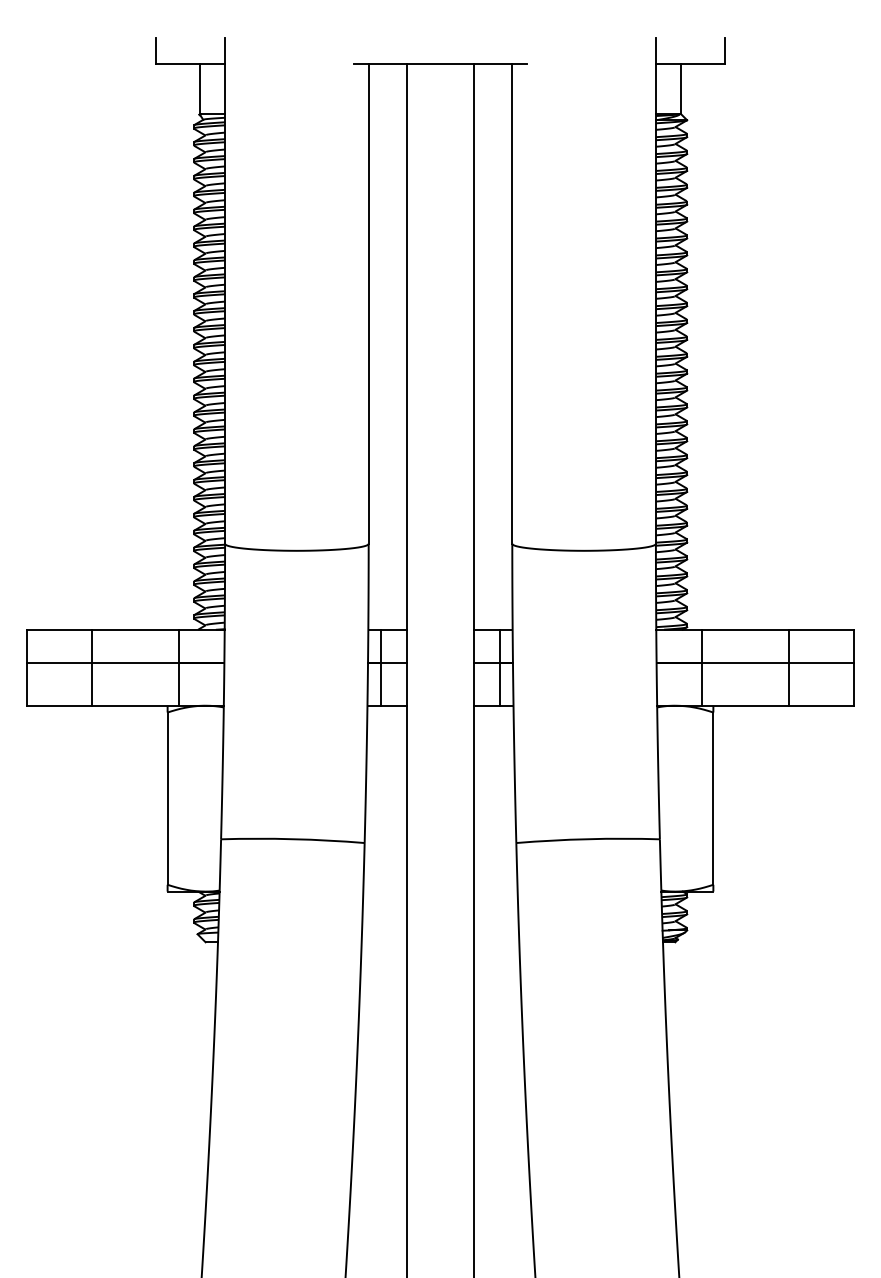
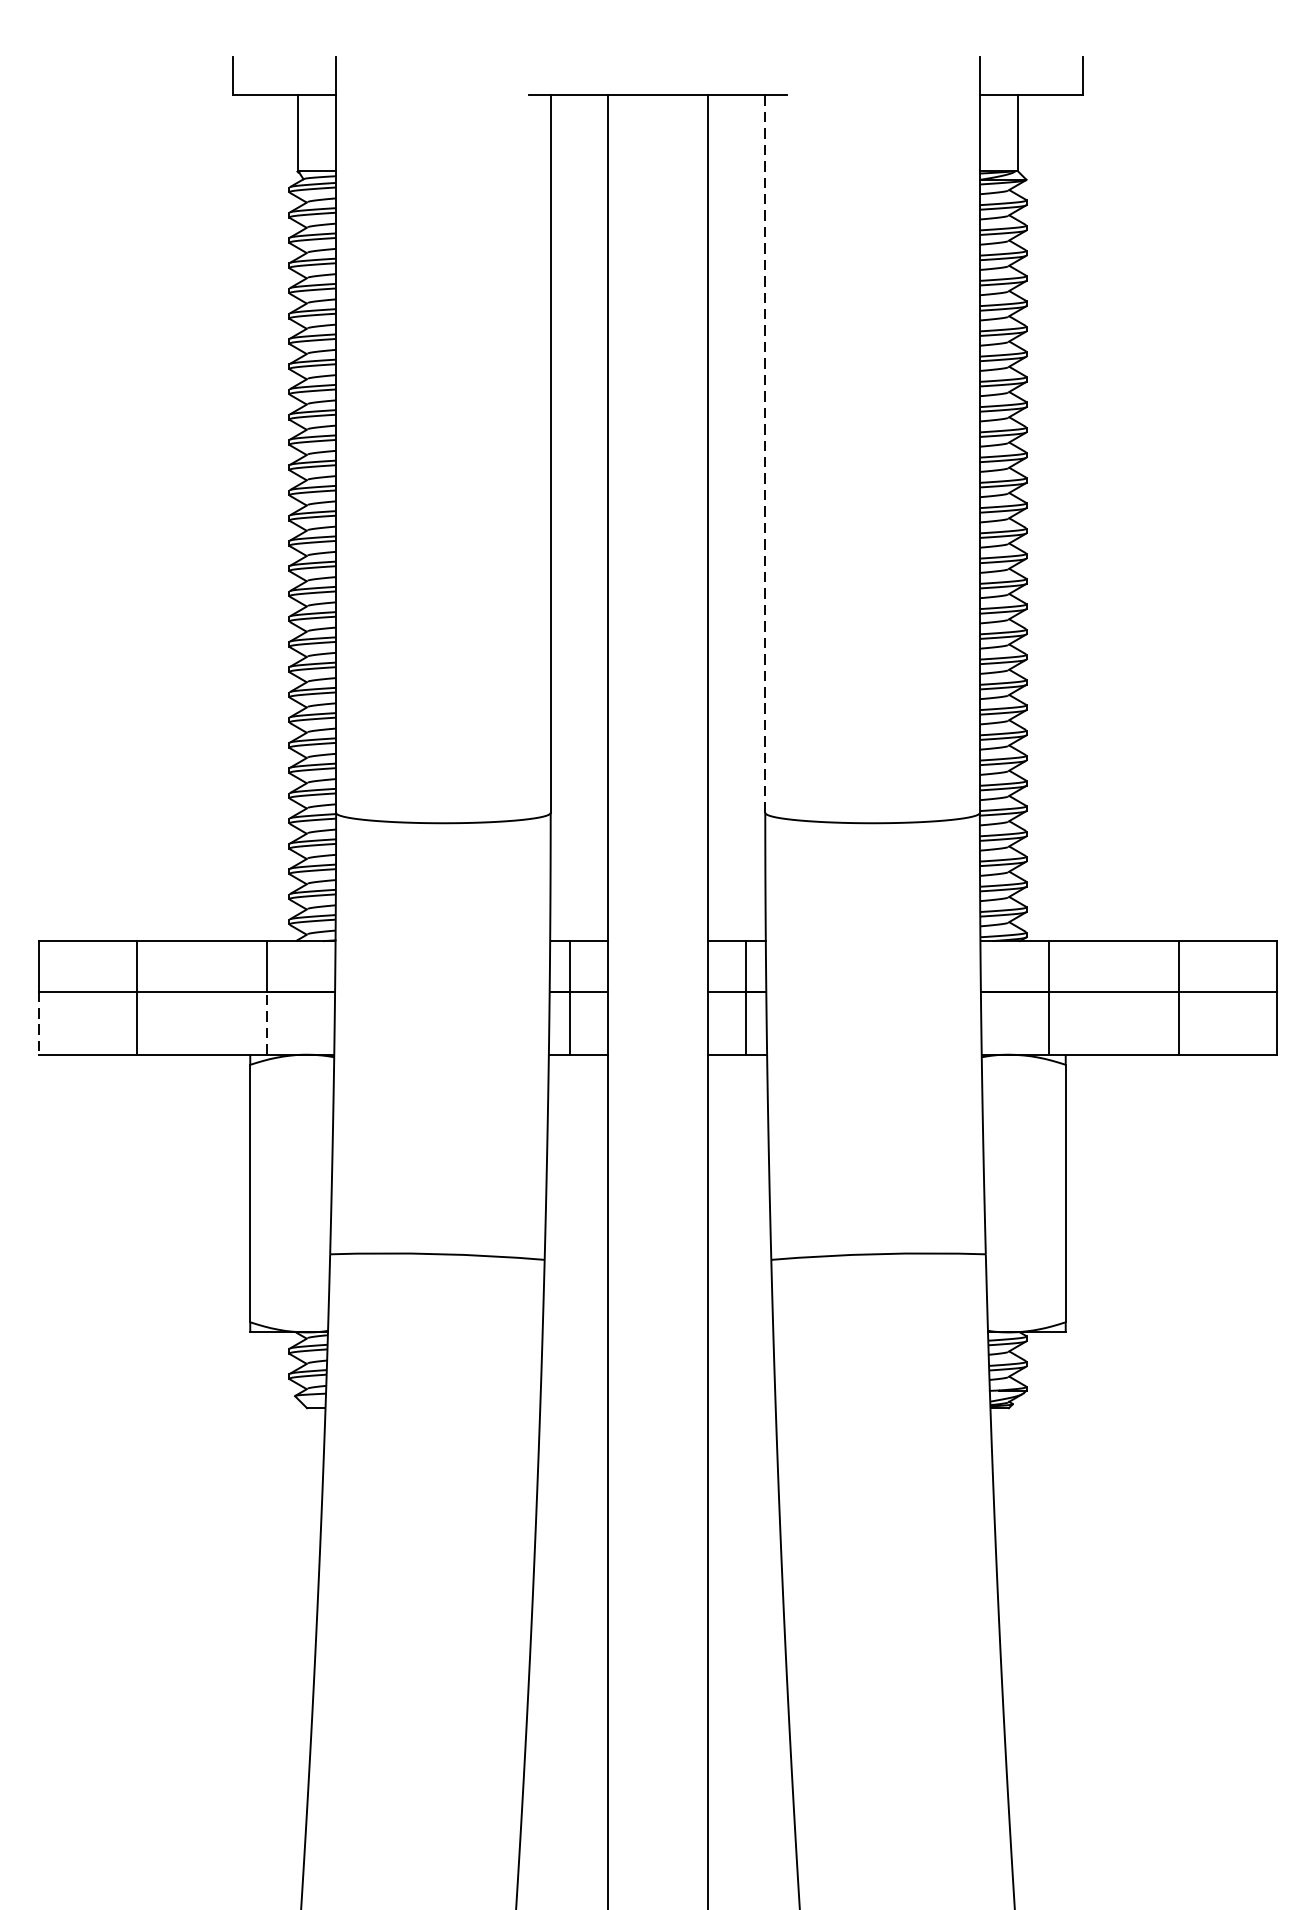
line: (512, 304) -> (765, 455), solid -> dashed
line: (178, 684) -> (266, 1022), solid -> dashed
line: (26, 685) -> (39, 1024), solid -> dashed

